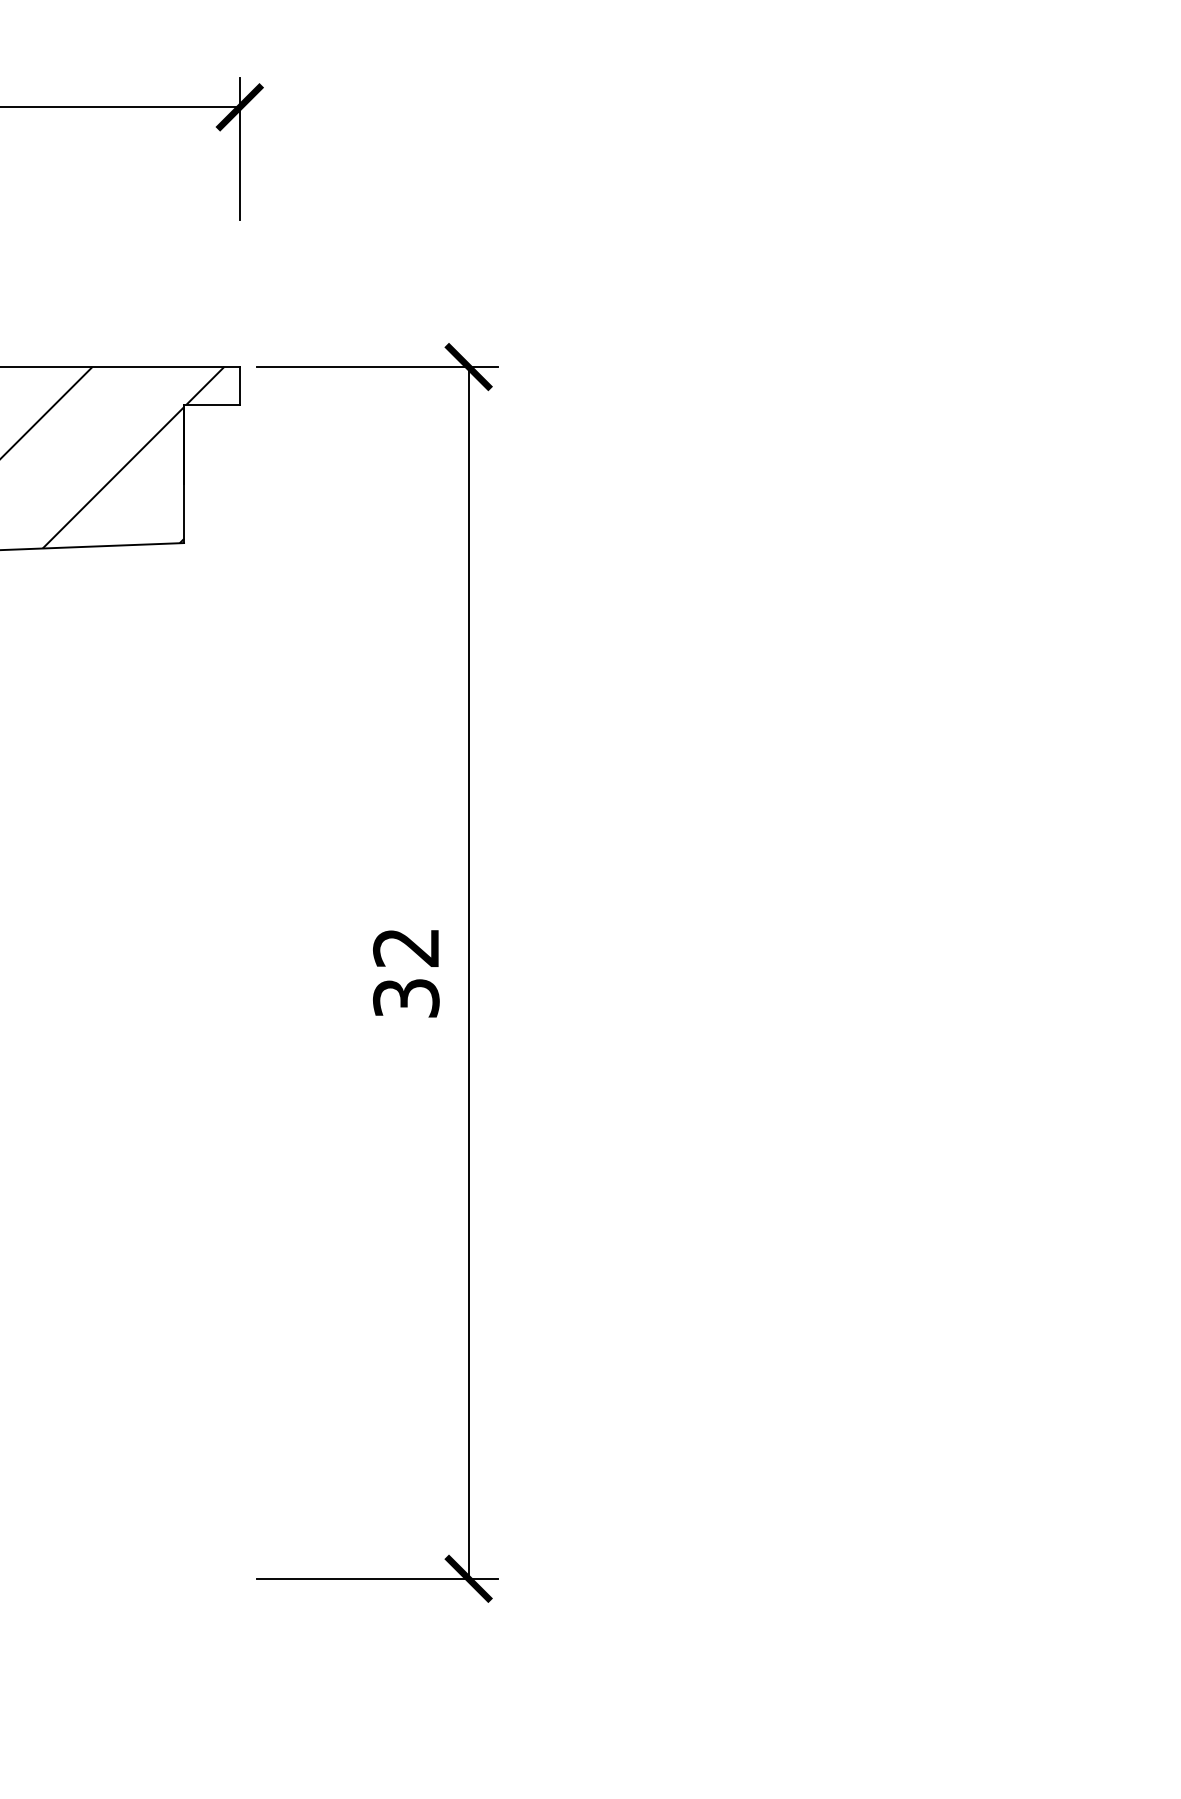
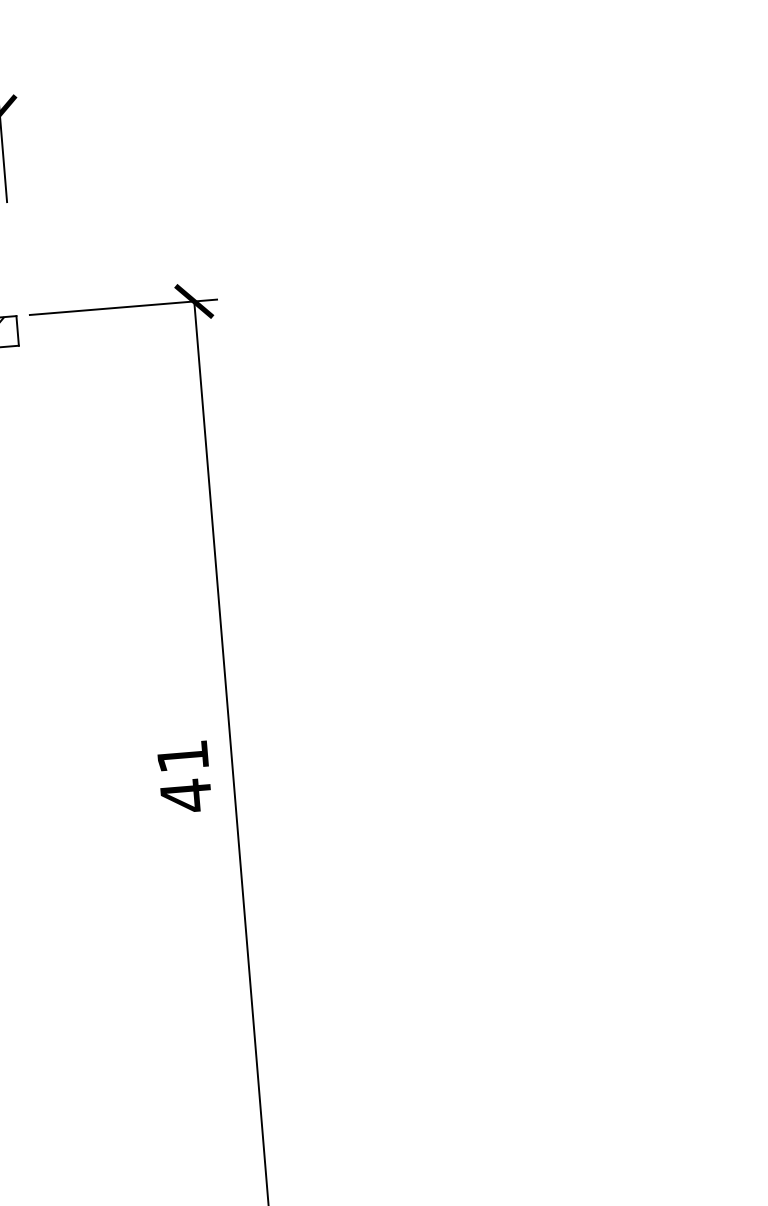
text: (406, 974) -> (184, 777), 32 -> 41

